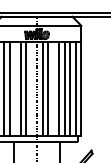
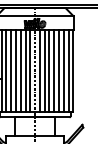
line: (14, 88) -> (15, 70), added
line: (31, 88) -> (30, 70), added
line: (53, 88) -> (49, 70), added

